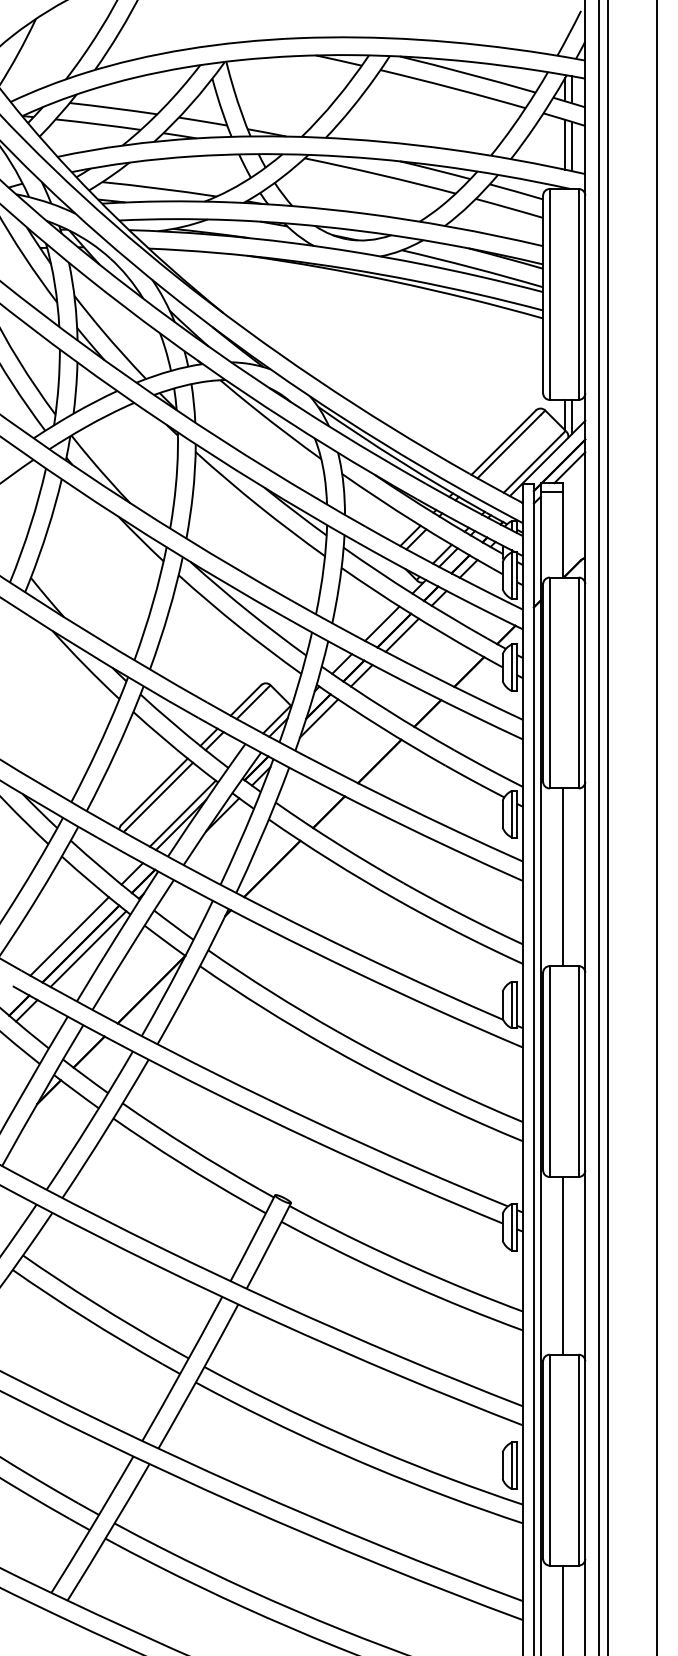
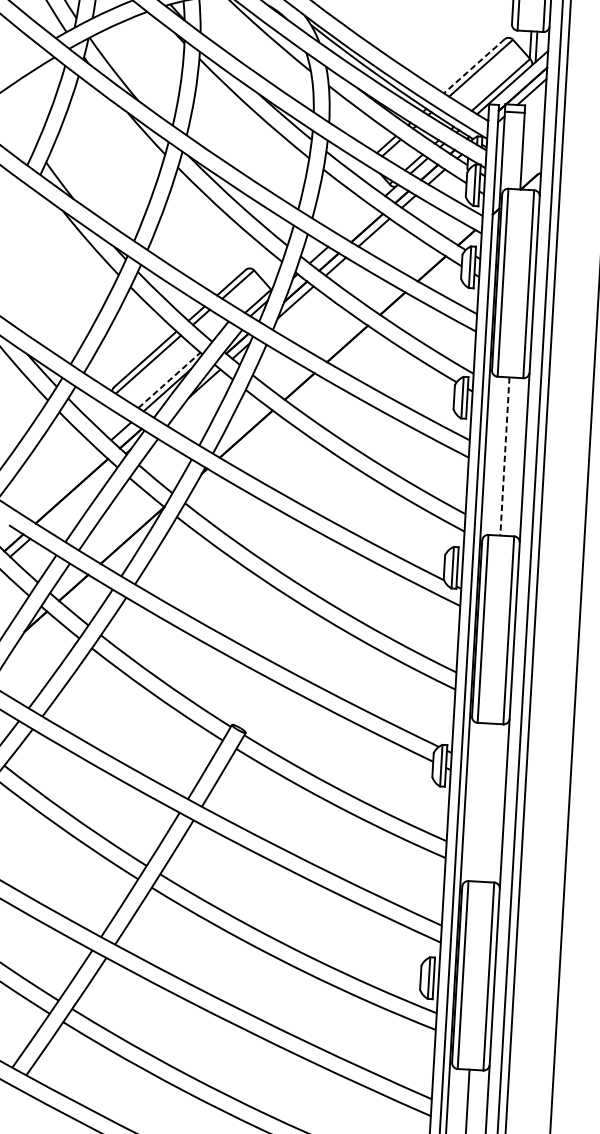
line: (503, 442) -> (474, 66), solid -> dashed
line: (382, 623) -> (357, 221), removed
line: (182, 813) -> (169, 380), solid -> dashed
line: (563, 877) -> (505, 456), solid -> dashed
line: (69, 936) -> (62, 483), removed
line: (88, 948) -> (78, 495), removed
line: (563, 1265) -> (485, 802), removed

